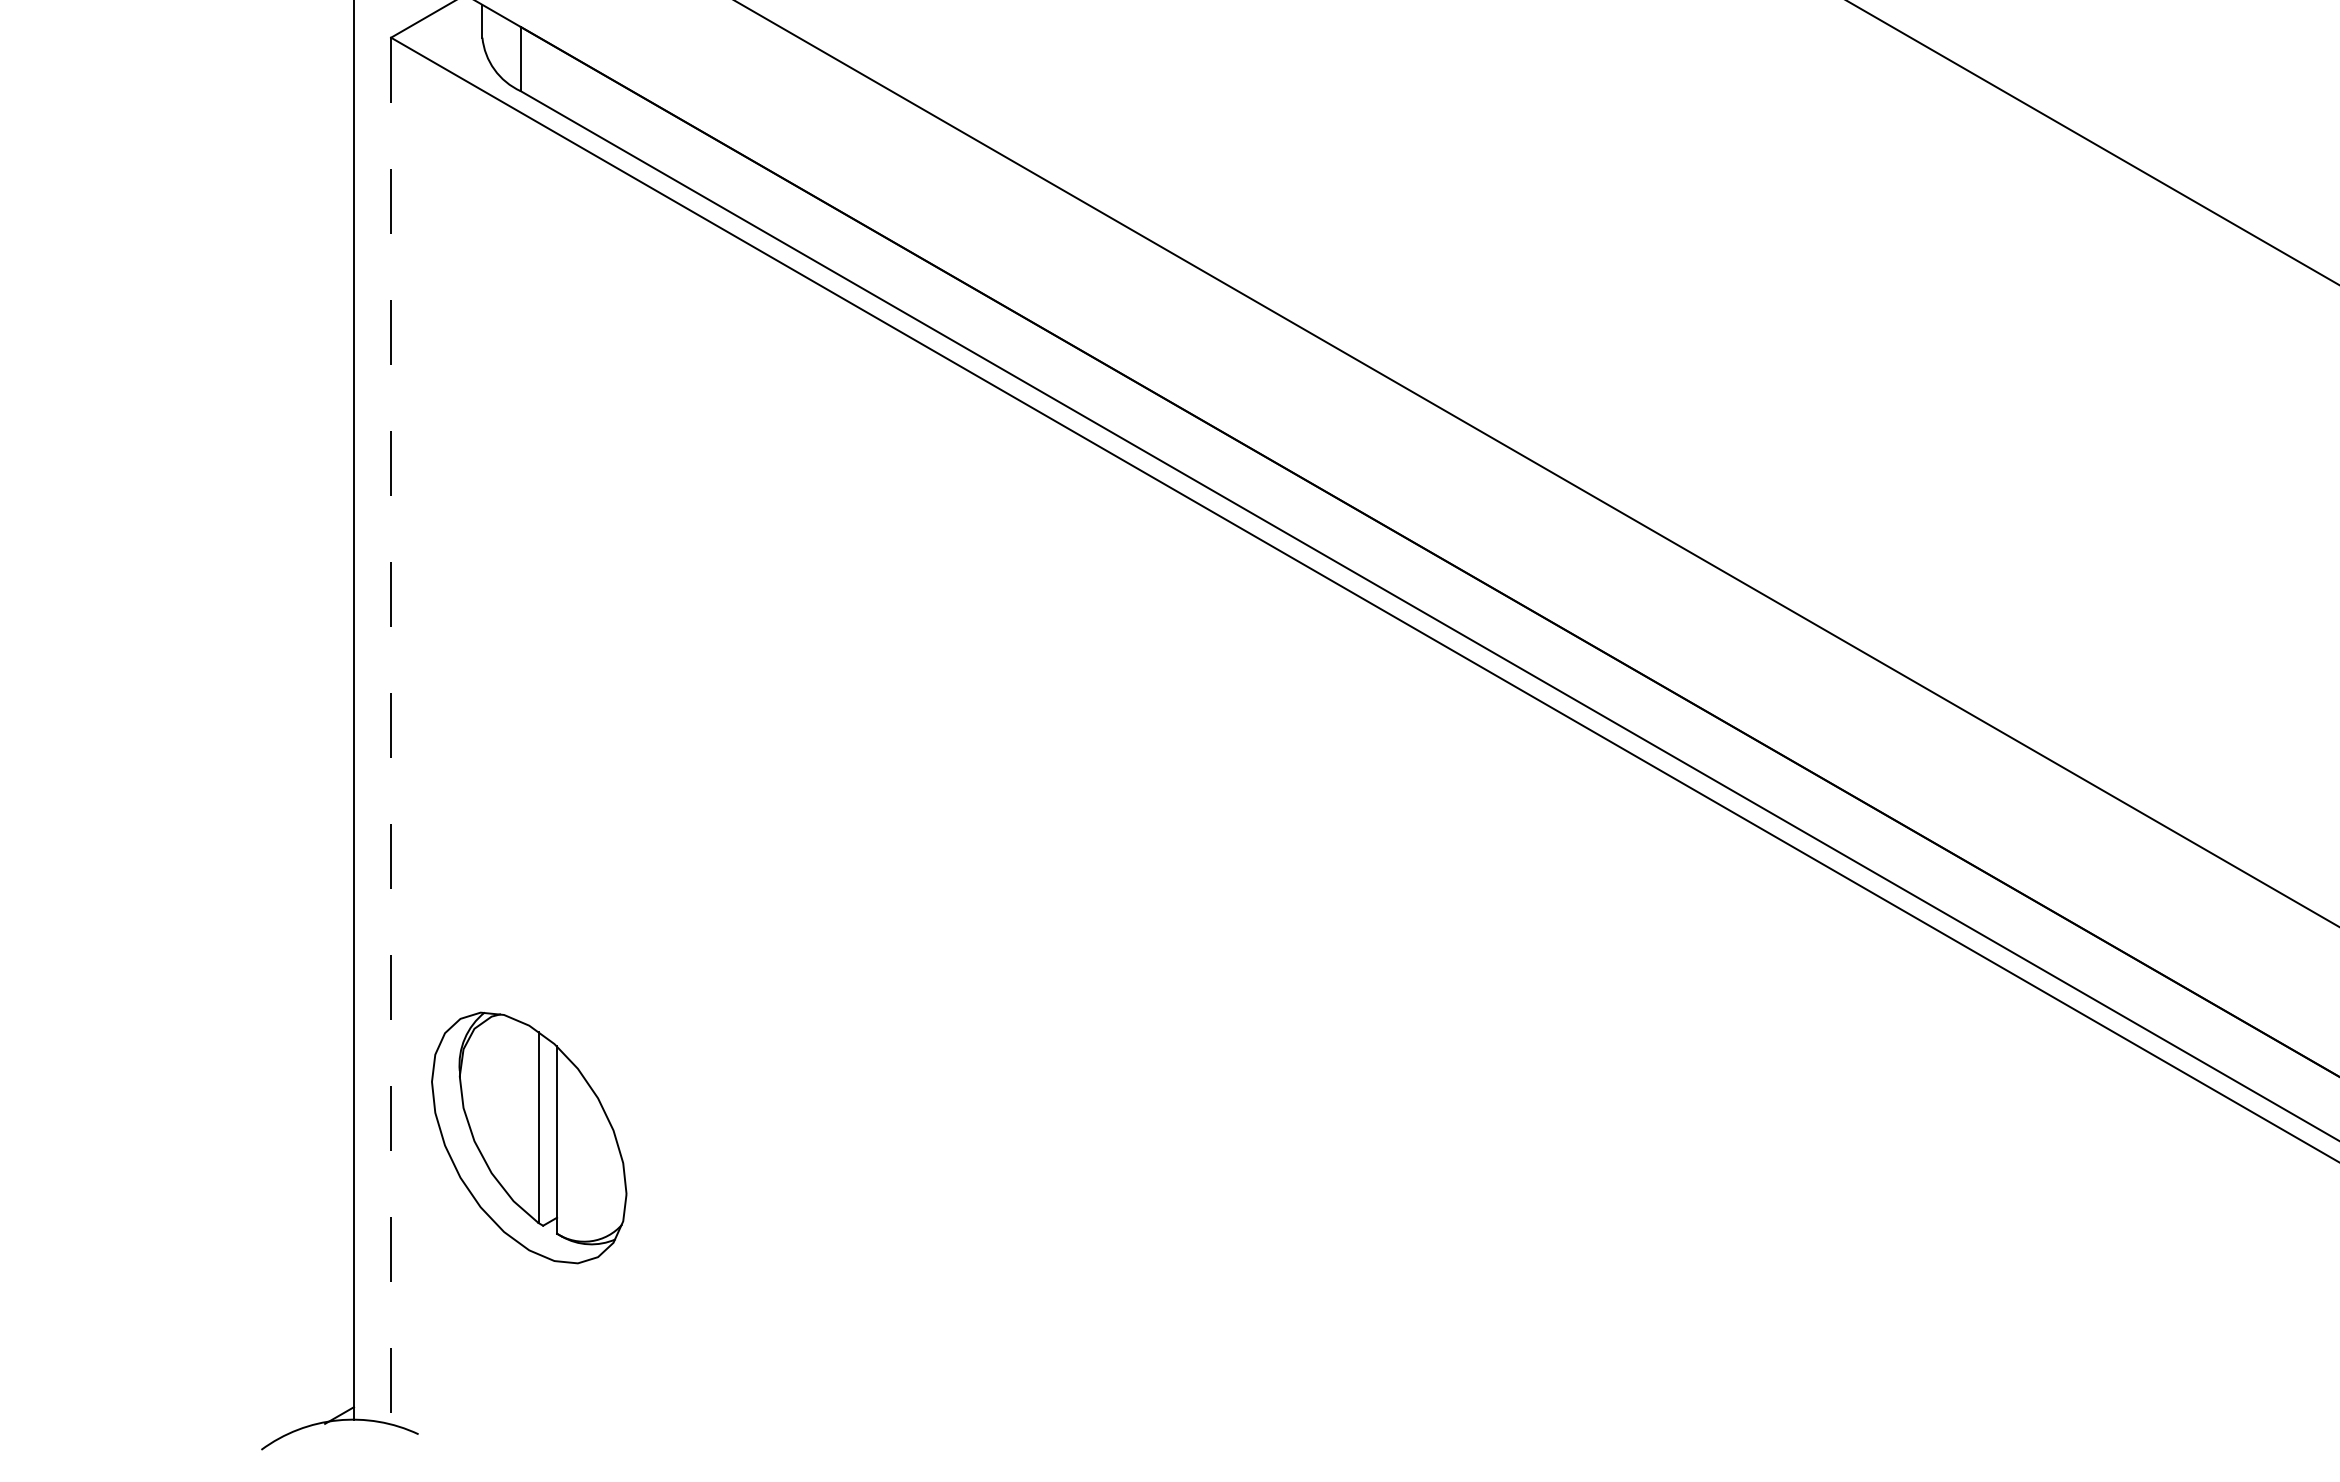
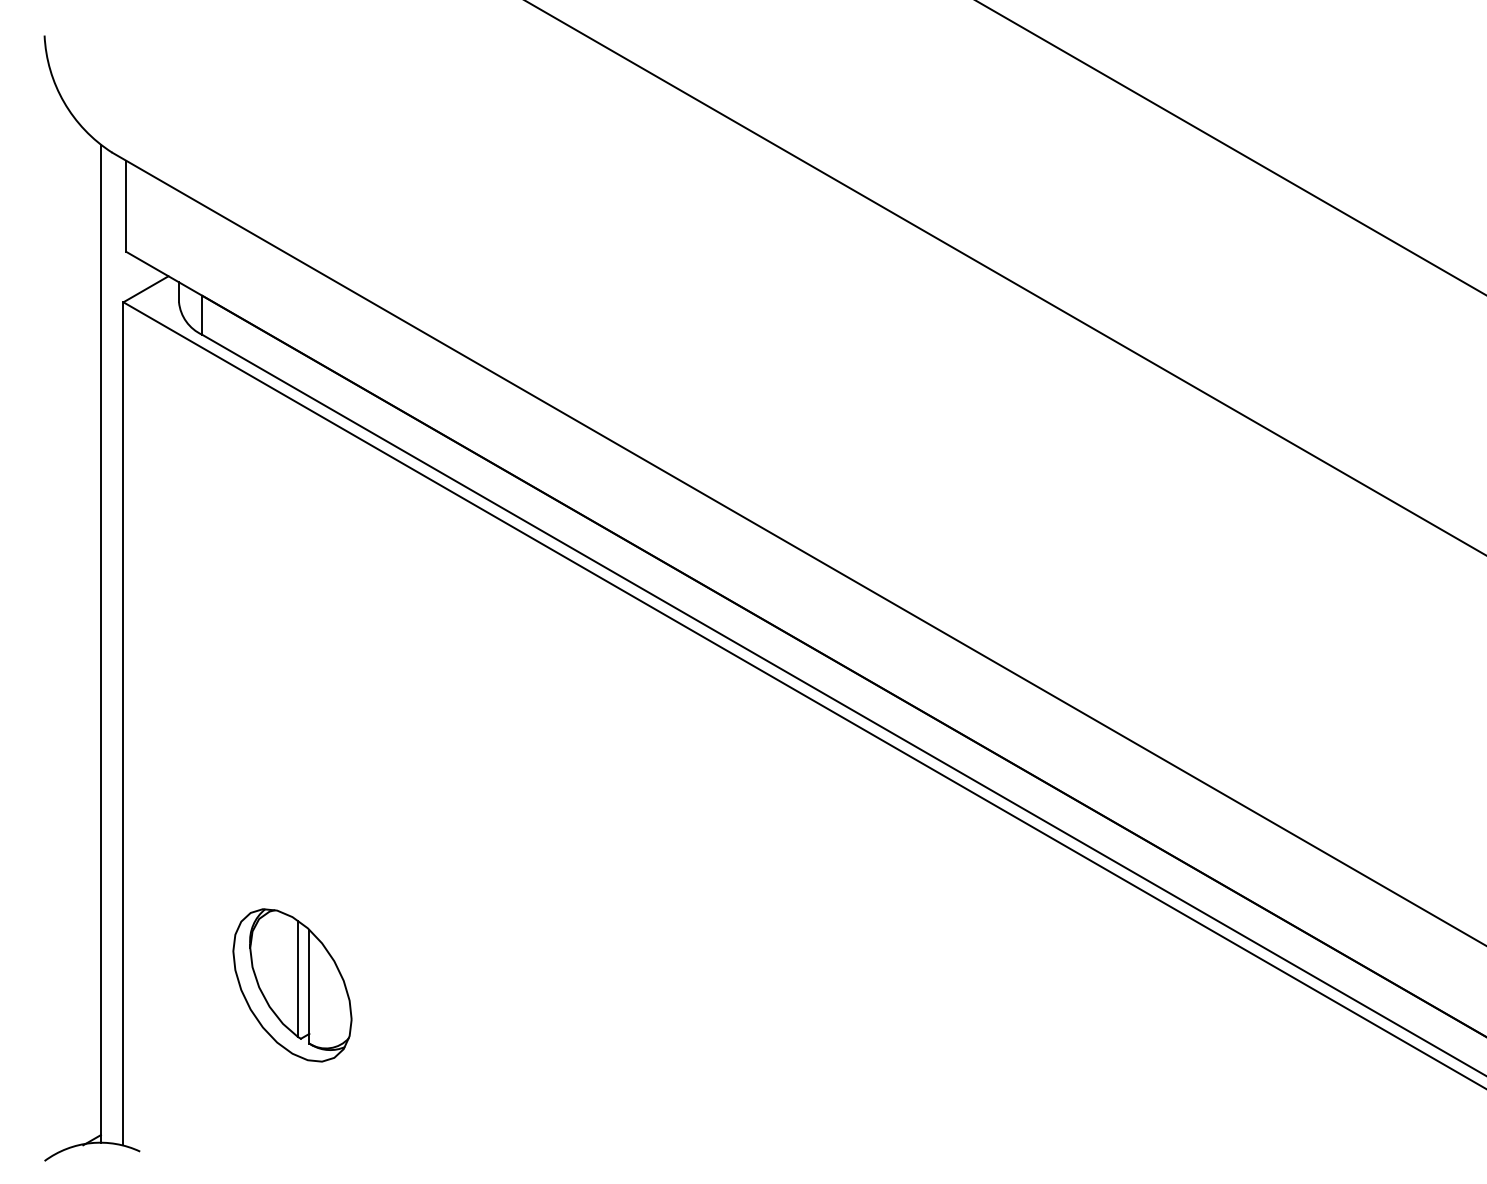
line: (391, 731) -> (123, 724), dashed -> solid
part: (529, 1138) -> (292, 985), moved

